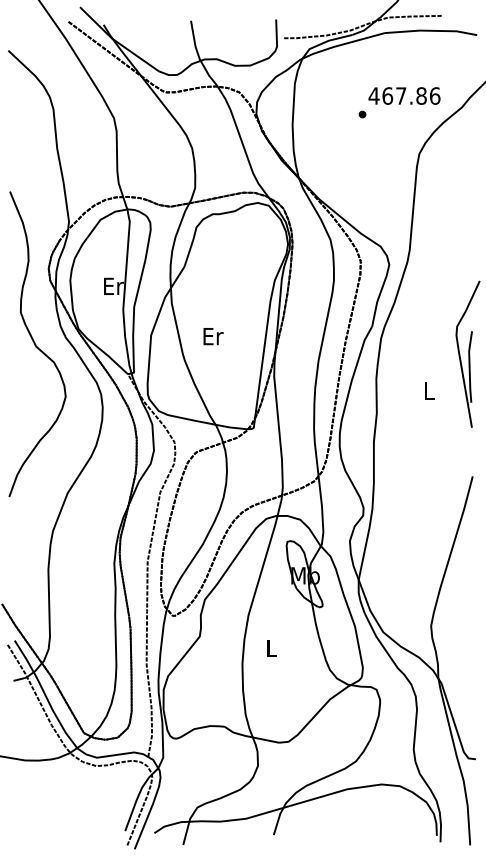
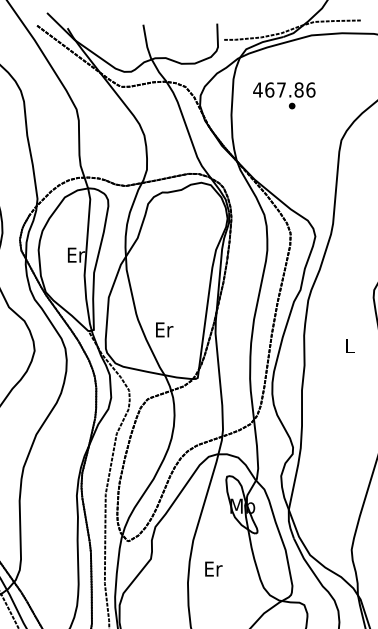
text: (404, 95) -> (284, 89), moved
text: (213, 336) -> (164, 329), moved
text: (272, 647) -> (214, 568), L -> Er

